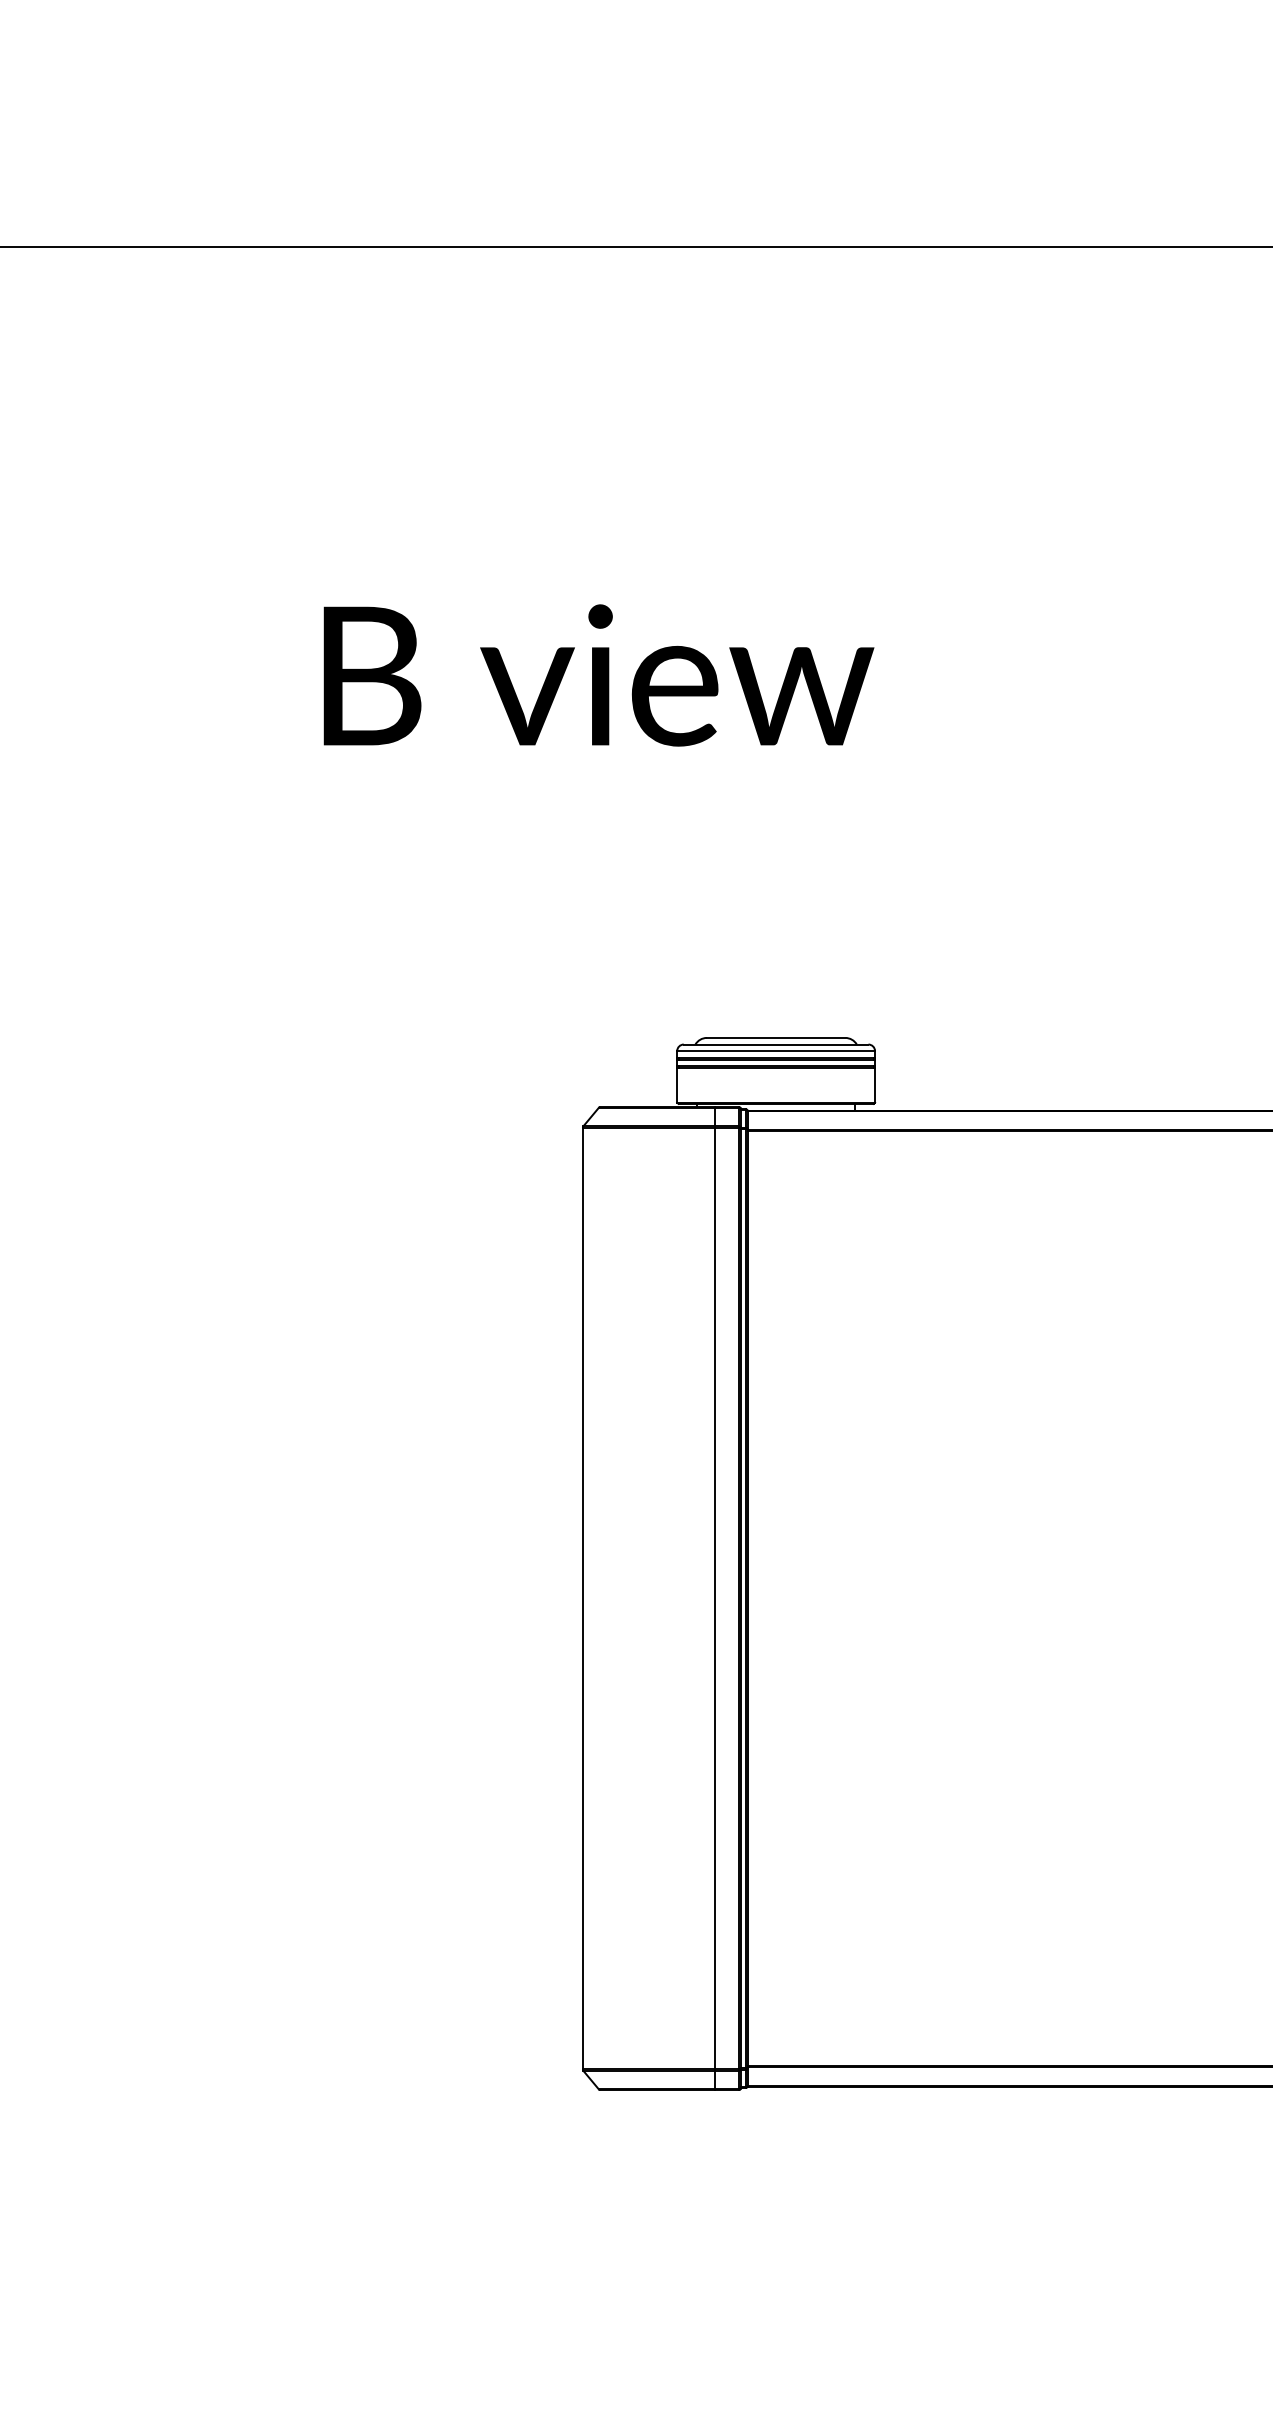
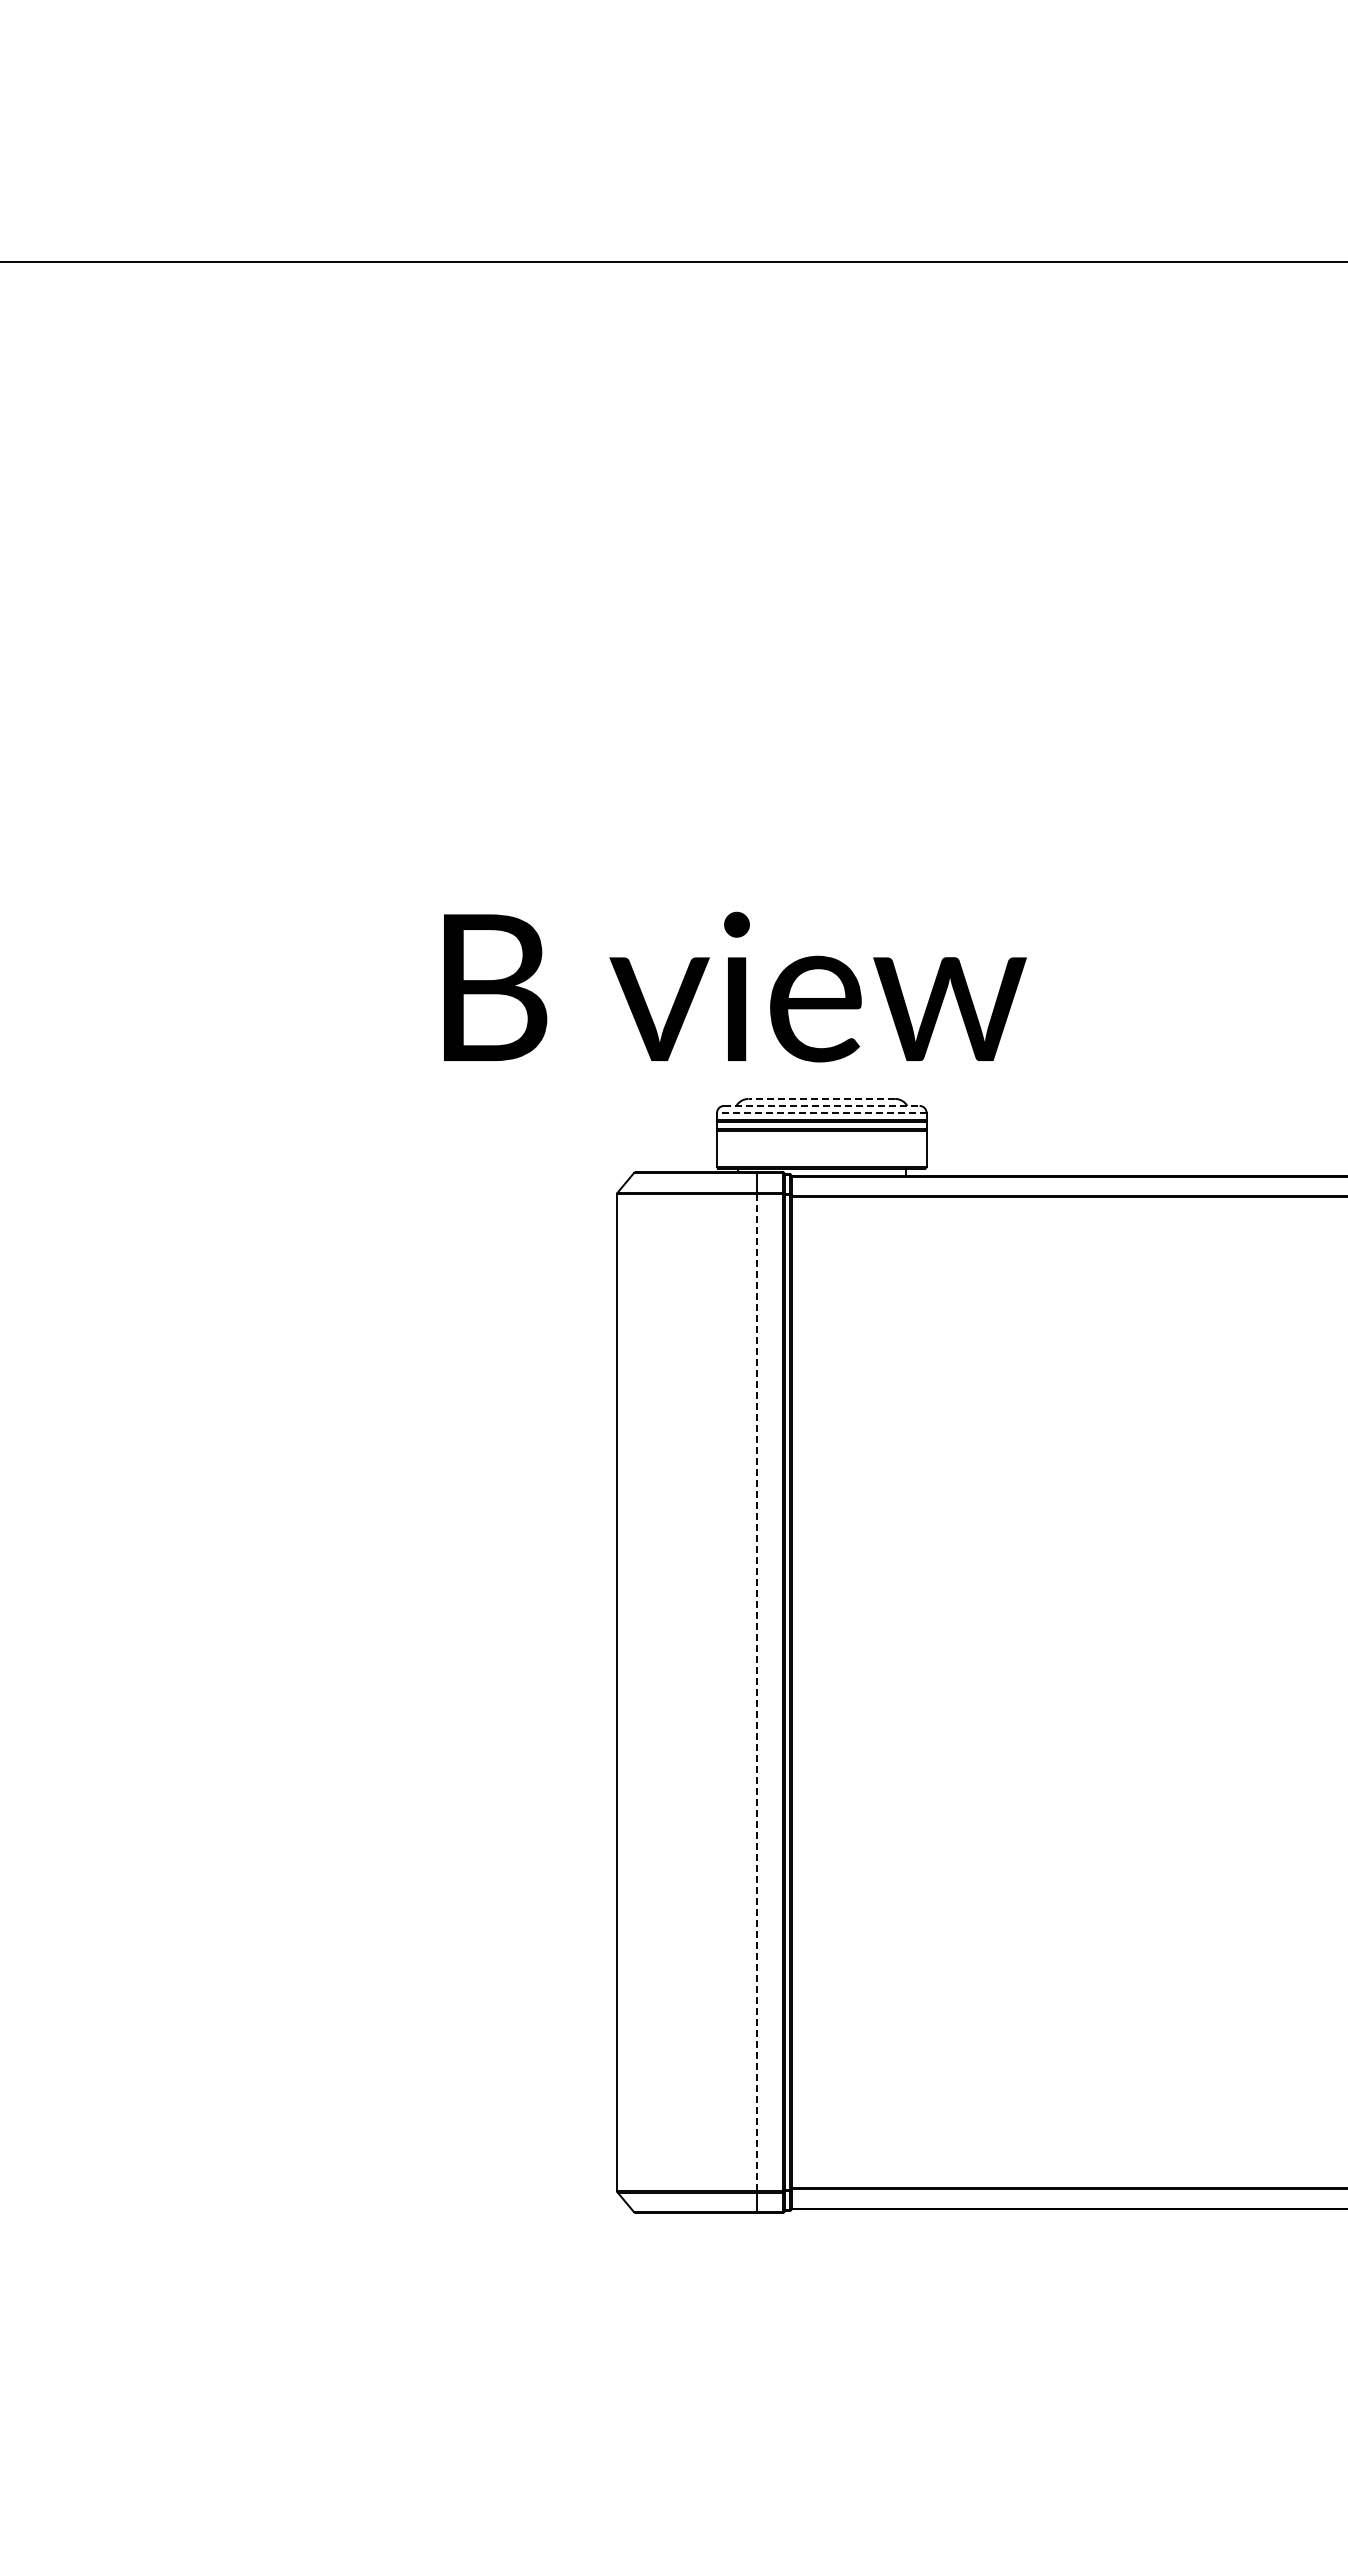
text: (599, 674) -> (735, 986), moved
line: (775, 1037) -> (821, 1098), solid -> dashed
line: (775, 1044) -> (821, 1105), solid -> dashed
line: (775, 1050) -> (821, 1112), solid -> dashed
line: (714, 1598) -> (756, 1692), solid -> dashed

